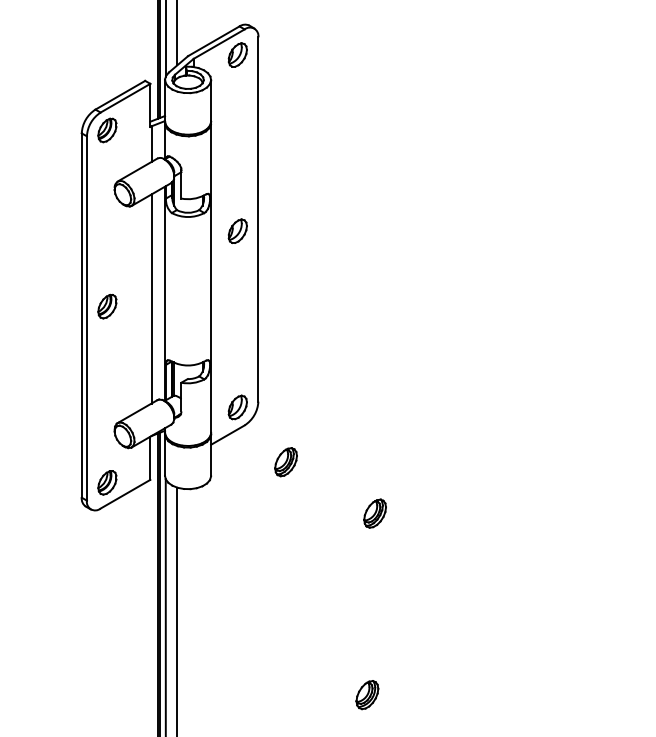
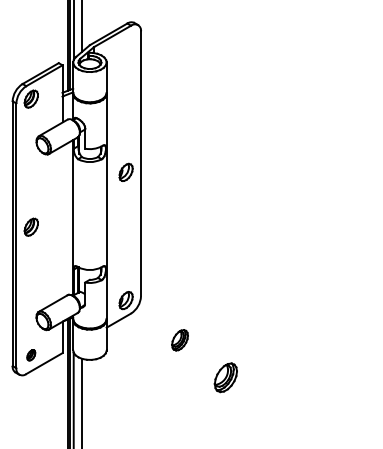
part: (237, 54) -> (125, 43), removed
line: (151, 298) -> (63, 221), removed
part: (285, 462) -> (179, 340), moved
part: (107, 482) -> (31, 355), size x0.6
part: (374, 513) -> (225, 377), size x1.4

